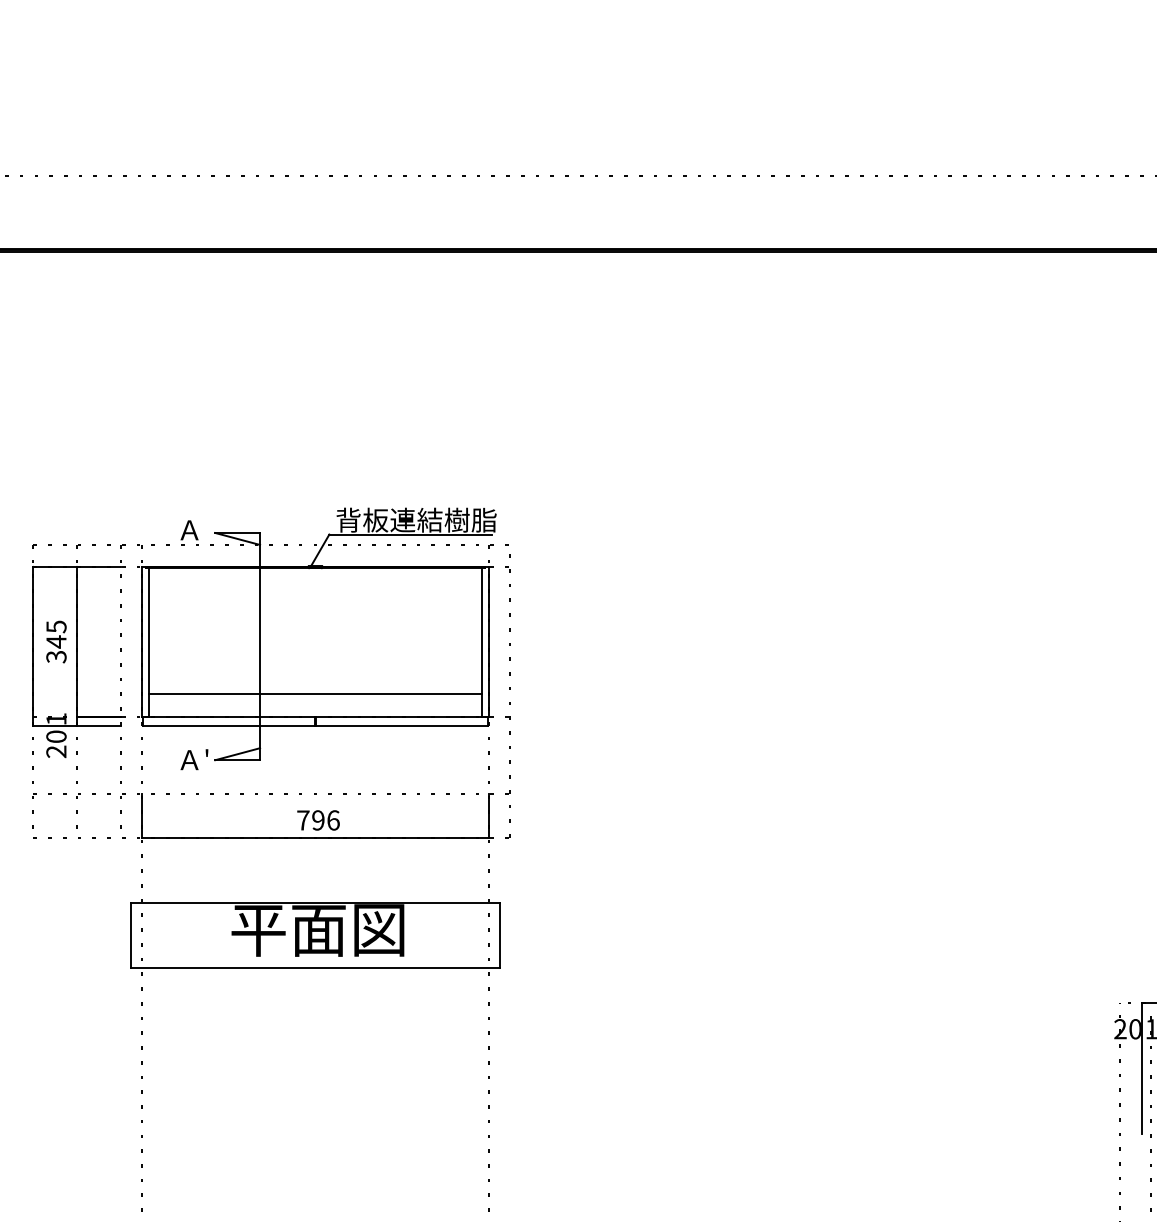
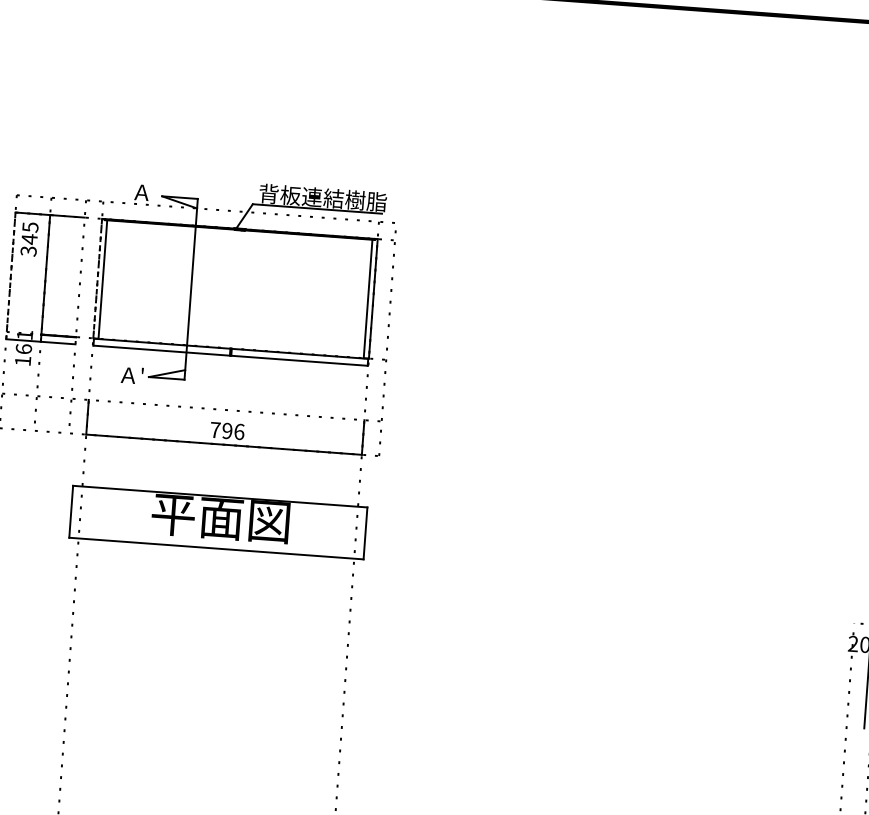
text: (56, 641) -> (29, 238), moved
line: (142, 641) -> (97, 278), solid -> dashed
line: (33, 646) -> (10, 276), solid -> dashed
line: (315, 694) -> (232, 330), removed
text: (56, 744) -> (23, 355), 20 -> 16

